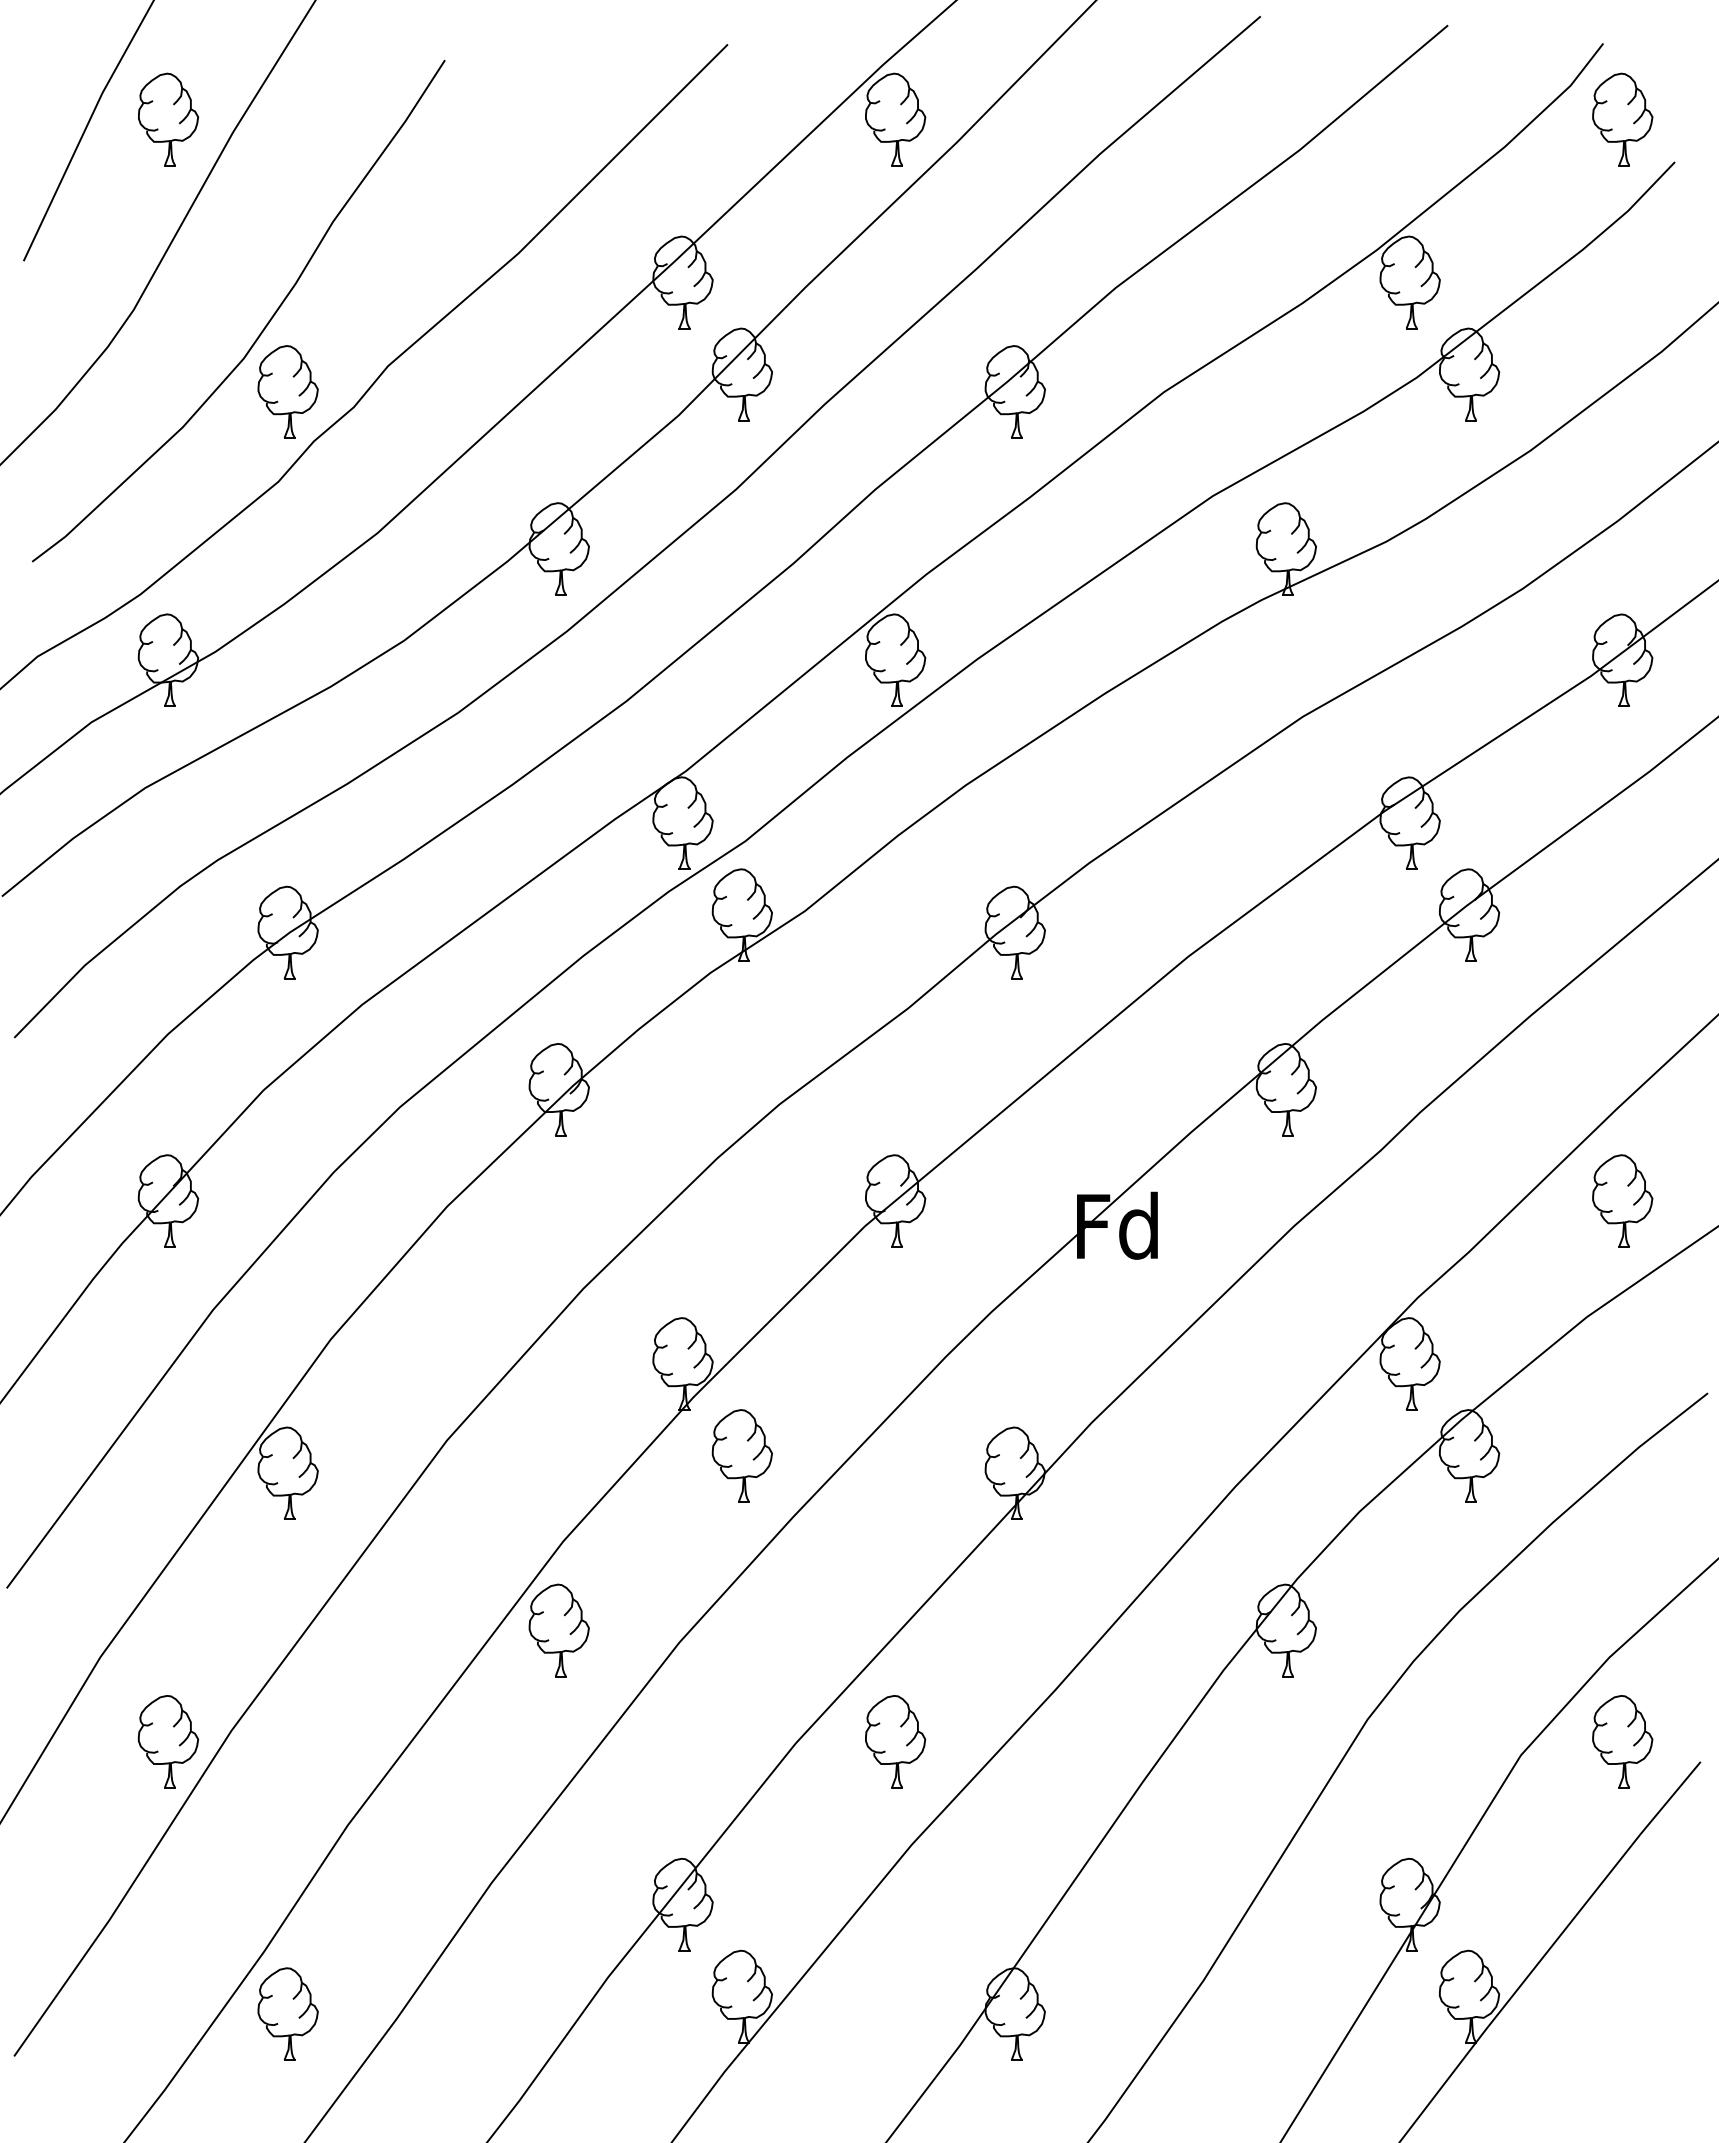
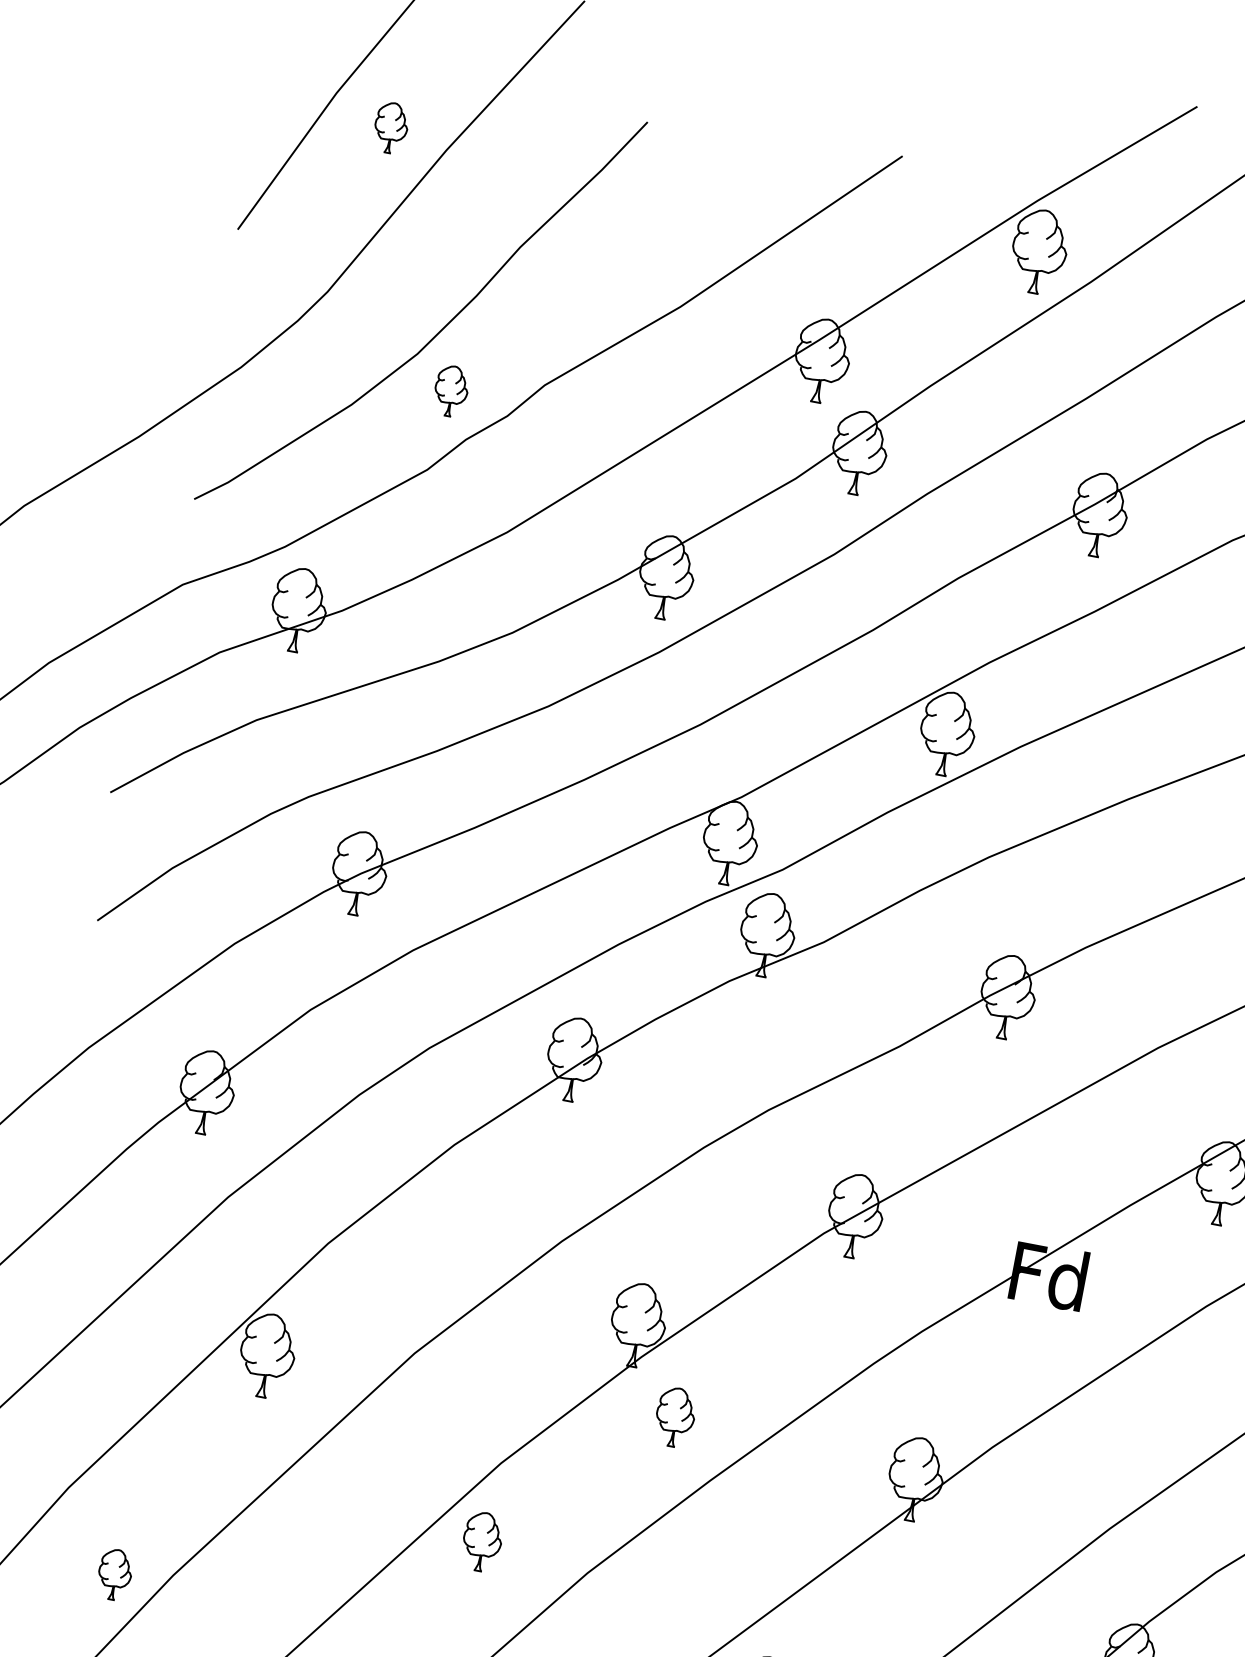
part: (168, 119) -> (390, 127), size x0.6
part: (287, 391) -> (450, 390), size x0.6
part: (741, 1455) -> (674, 1416), size x0.7
part: (558, 1630) -> (481, 1541), size x0.7
part: (168, 1741) -> (115, 1574), size x0.6

